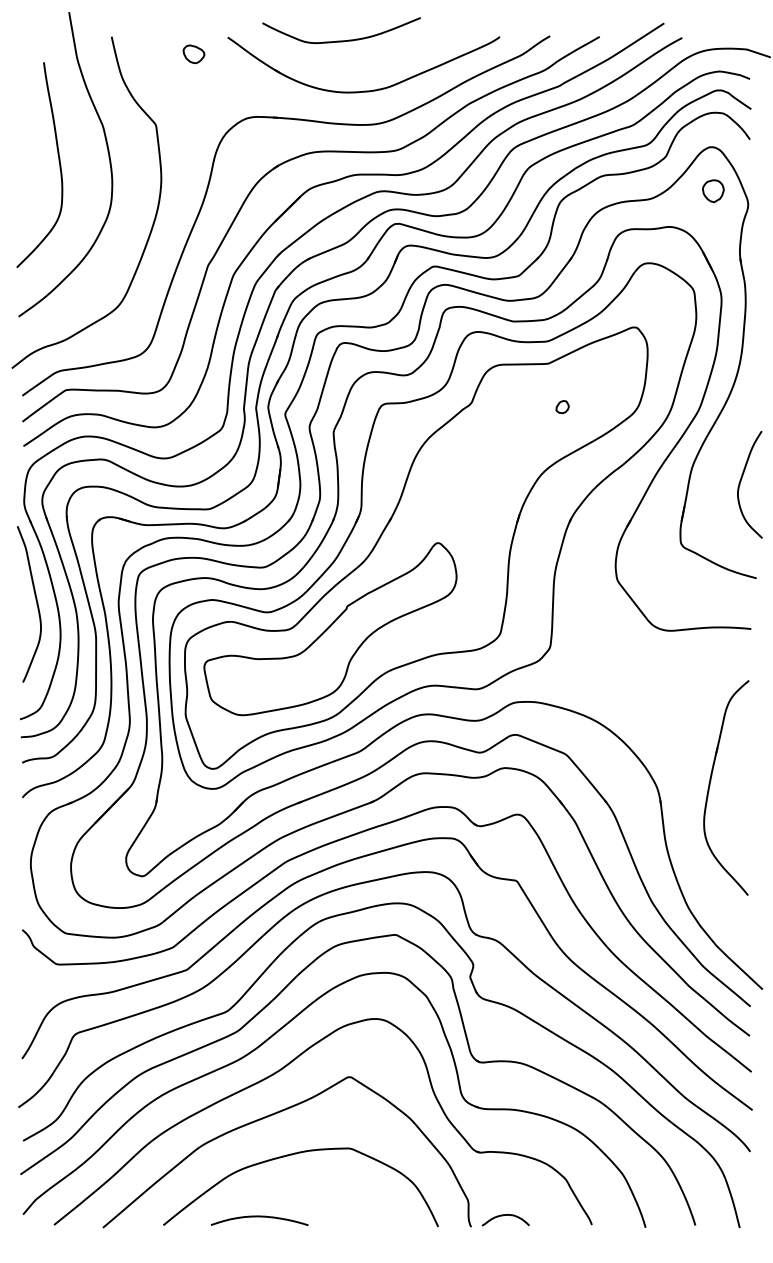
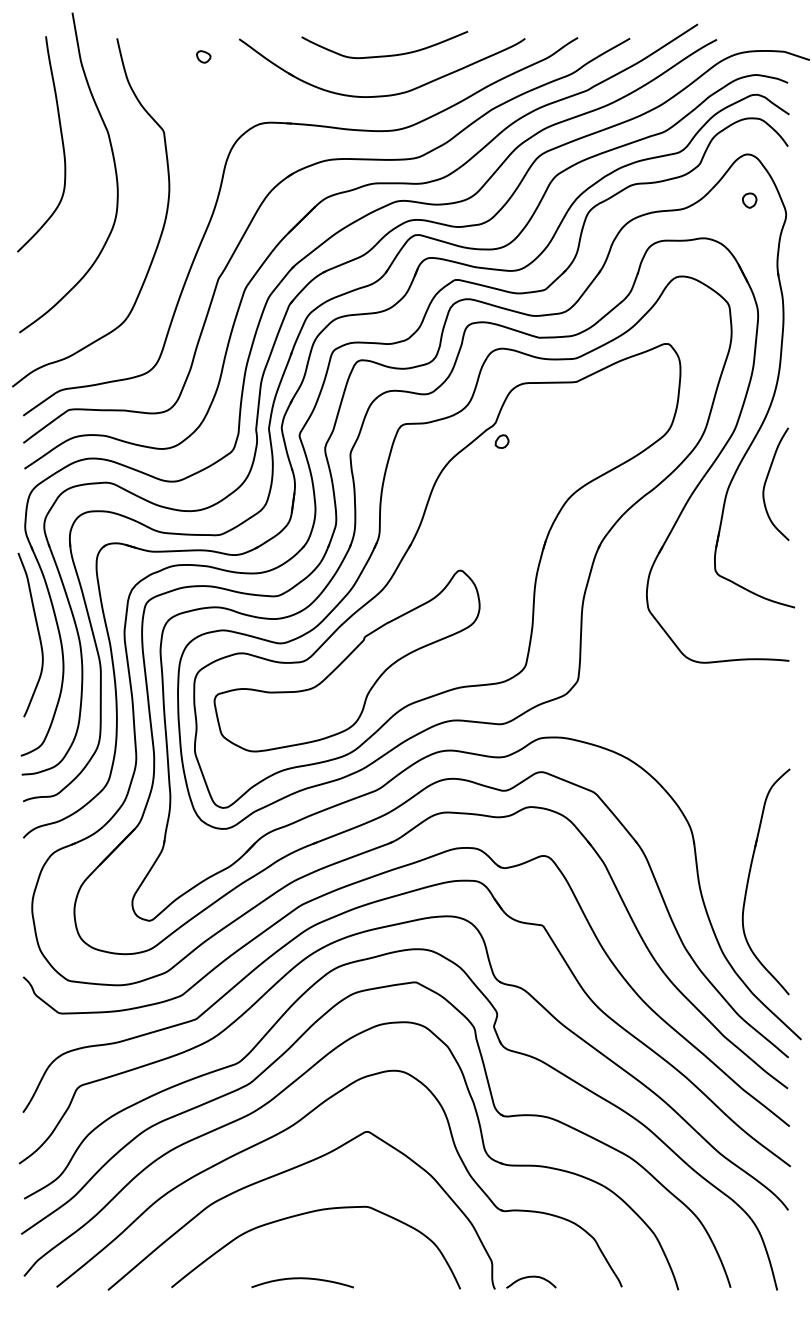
curve: (341, 40) -> (384, 55), moved
part: (193, 53) -> (203, 56), size x0.62
curve: (58, 162) -> (61, 141), moved
part: (713, 190) -> (749, 200), size x0.62
part: (562, 406) -> (501, 441), moved
curve: (741, 480) -> (767, 479), moved
part: (710, 785) -> (749, 879), moved
curve: (259, 1217) -> (302, 1279), moved

